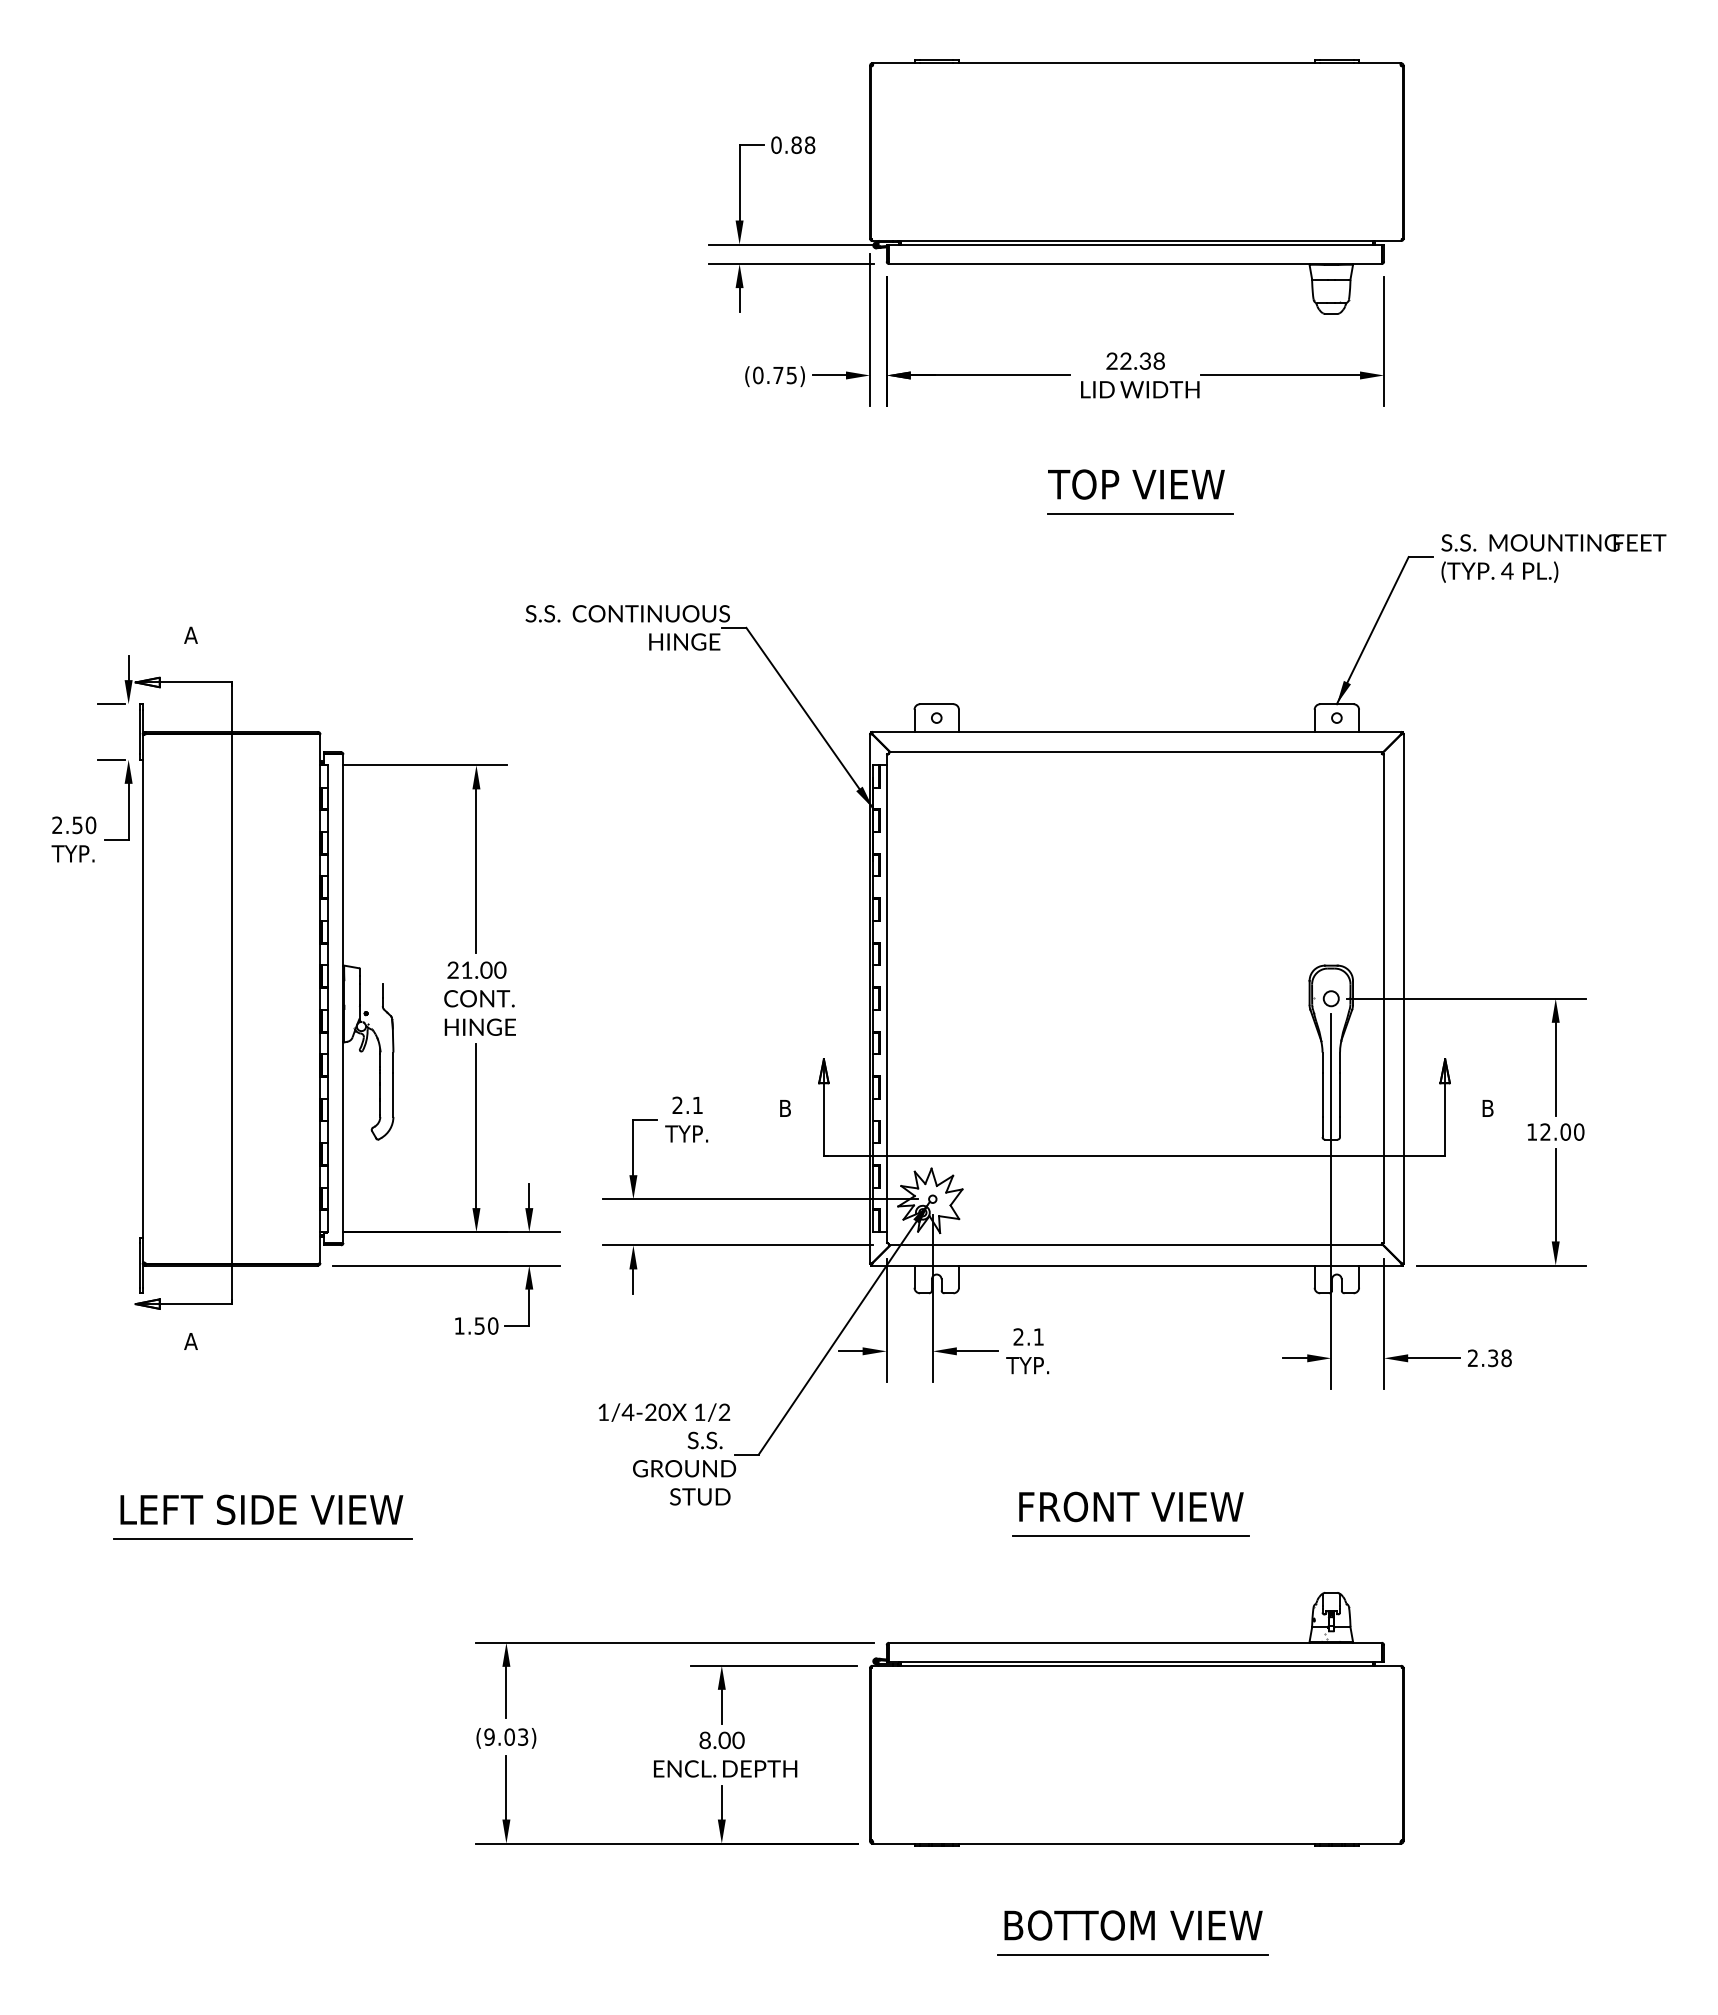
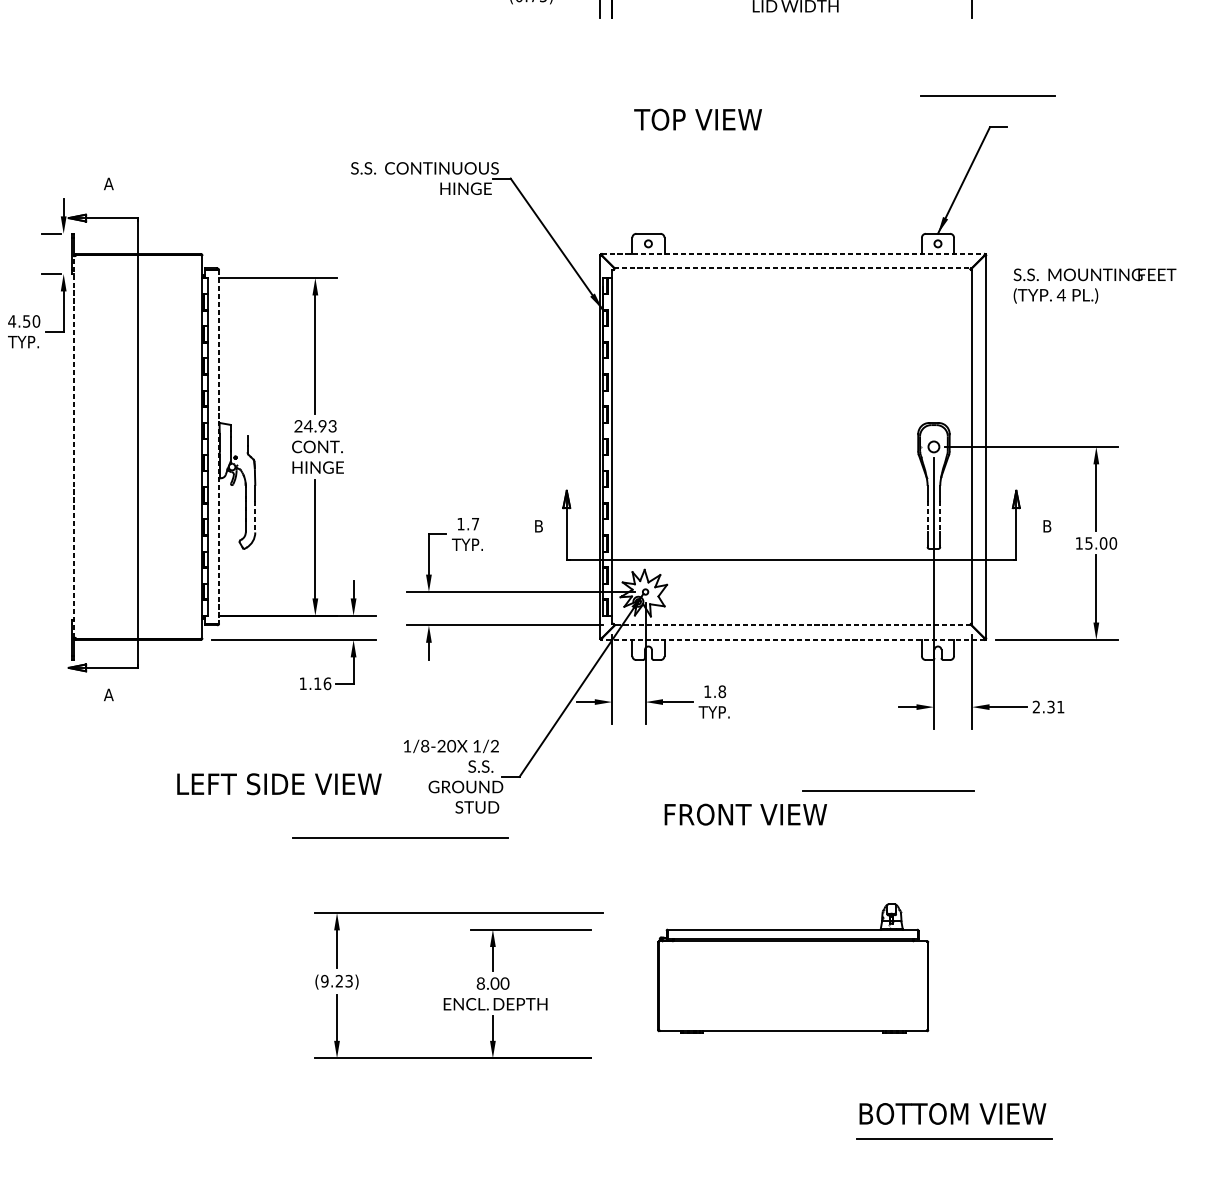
text: (1136, 484) -> (698, 119), moved
line: (1140, 513) -> (988, 95), moved
text: (1553, 558) -> (1094, 286), moved
line: (1136, 731) -> (792, 253), solid -> dashed
line: (1135, 752) -> (792, 268), solid -> dashed
text: (56, 824) -> (11, 320), 2.50 -> 4.50
text: (483, 969) -> (320, 425), 21.00 -> 24.93
line: (142, 998) -> (73, 446), solid -> dashed
line: (343, 999) -> (219, 447), solid -> dashed
line: (393, 1095) -> (255, 516), solid -> dashed
line: (1322, 1095) -> (927, 516), solid -> dashed
line: (1340, 1095) -> (940, 516), solid -> dashed
text: (687, 1104) -> (468, 523), 2.1 -> 1.7
text: (1545, 1131) -> (1088, 543), 12.00 -> 15.00
line: (1135, 1245) -> (792, 625), solid -> dashed
line: (1136, 1265) -> (792, 639), solid -> dashed
text: (486, 1325) -> (322, 683), 1.50 -> 1.16
text: (1028, 1336) -> (714, 691), 2.1 -> 1.8
text: (1506, 1358) -> (1060, 707), 2.38 -> 2.31
text: (627, 1411) -> (424, 745), 1/4-20 -> 1/8-20
text: (1131, 1506) -> (745, 814), moved
text: (261, 1509) -> (279, 783), moved
line: (1130, 1535) -> (888, 790), moved
line: (262, 1538) -> (400, 837), moved
part: (1136, 1719) -> (792, 968), size x0.7
text: (509, 1736) -> (339, 980), (9.03) -> (9.23)
text: (1133, 1925) -> (952, 1113), moved
line: (1132, 1954) -> (954, 1138), moved

